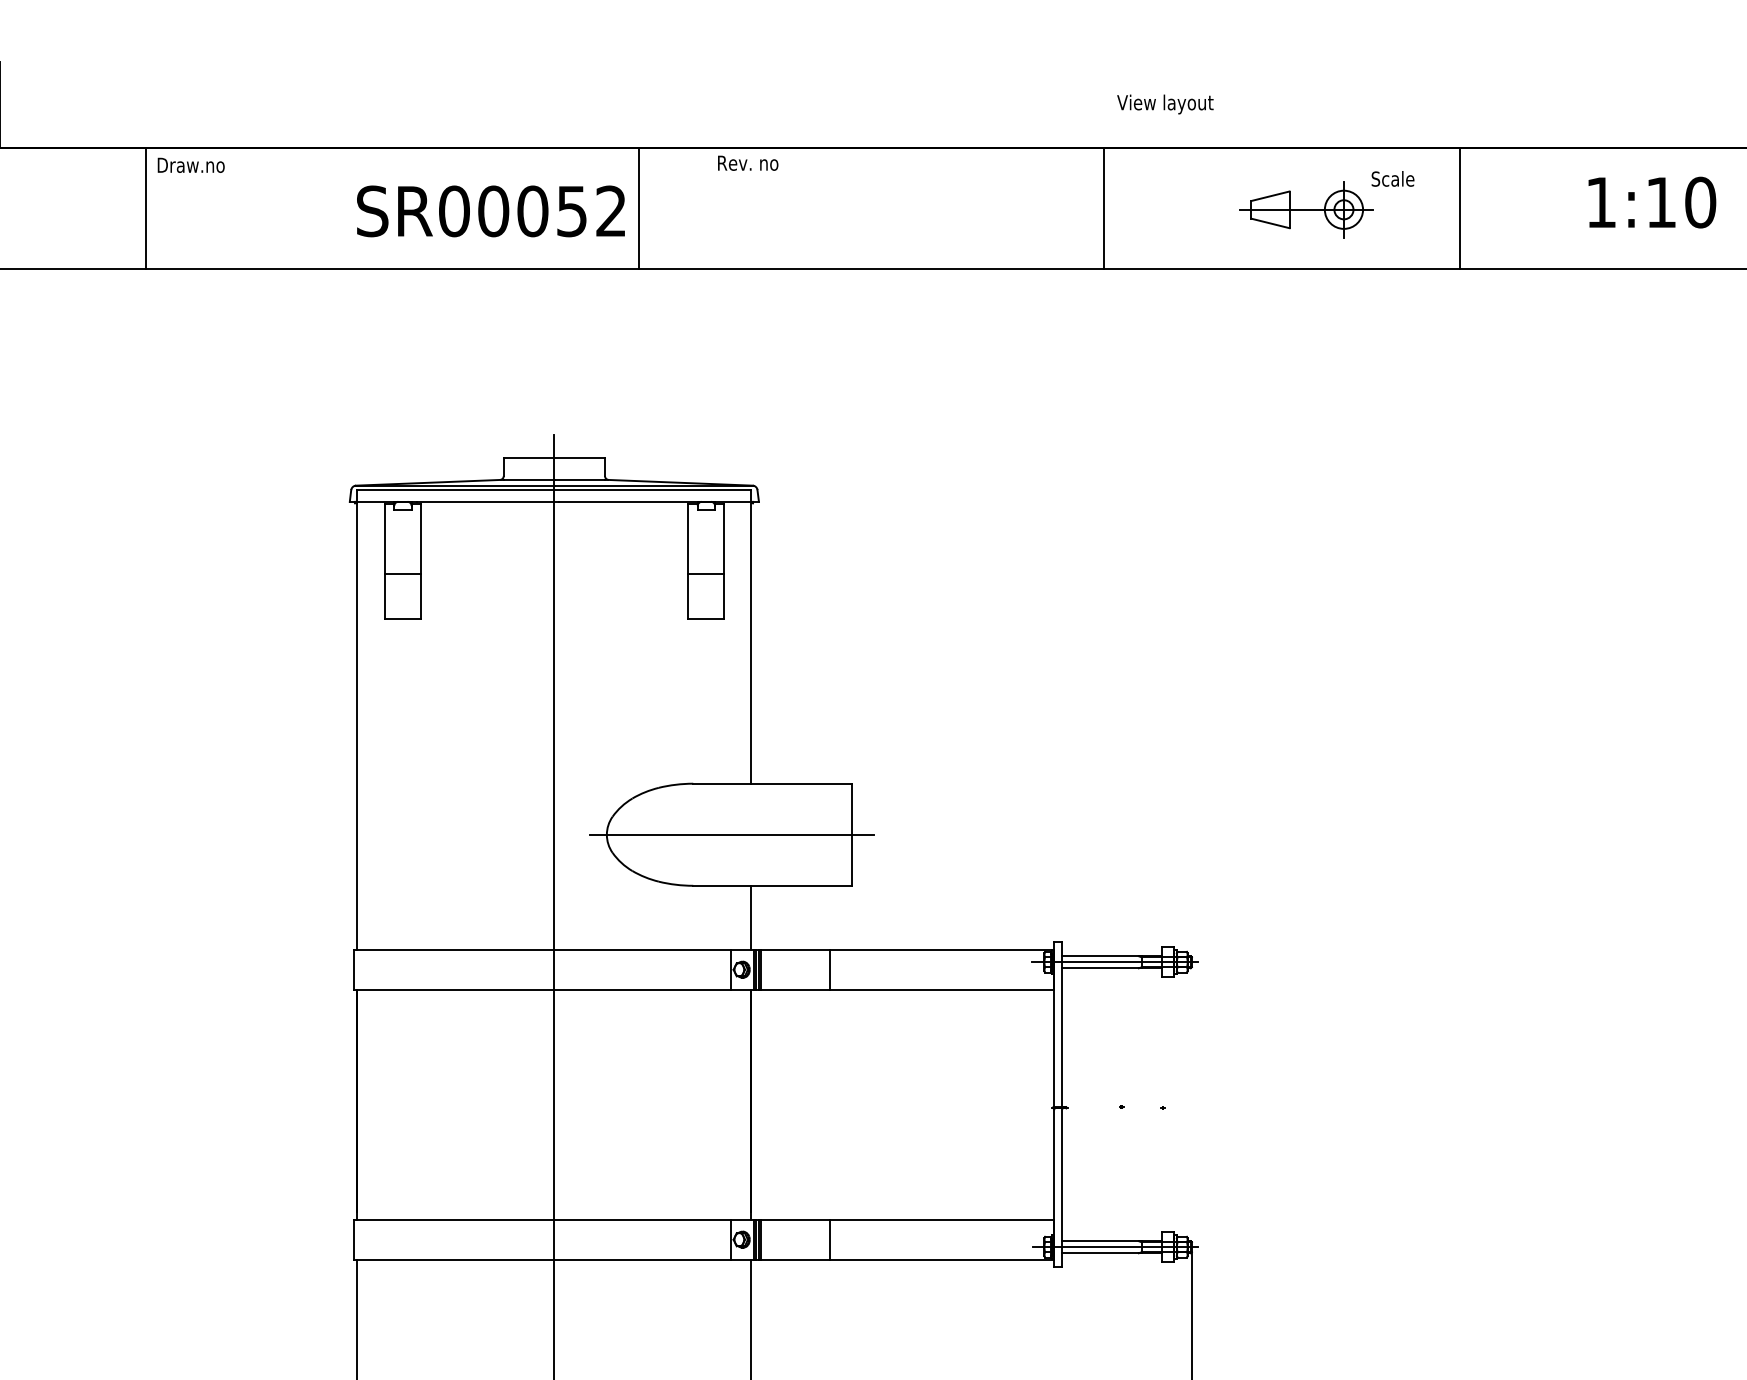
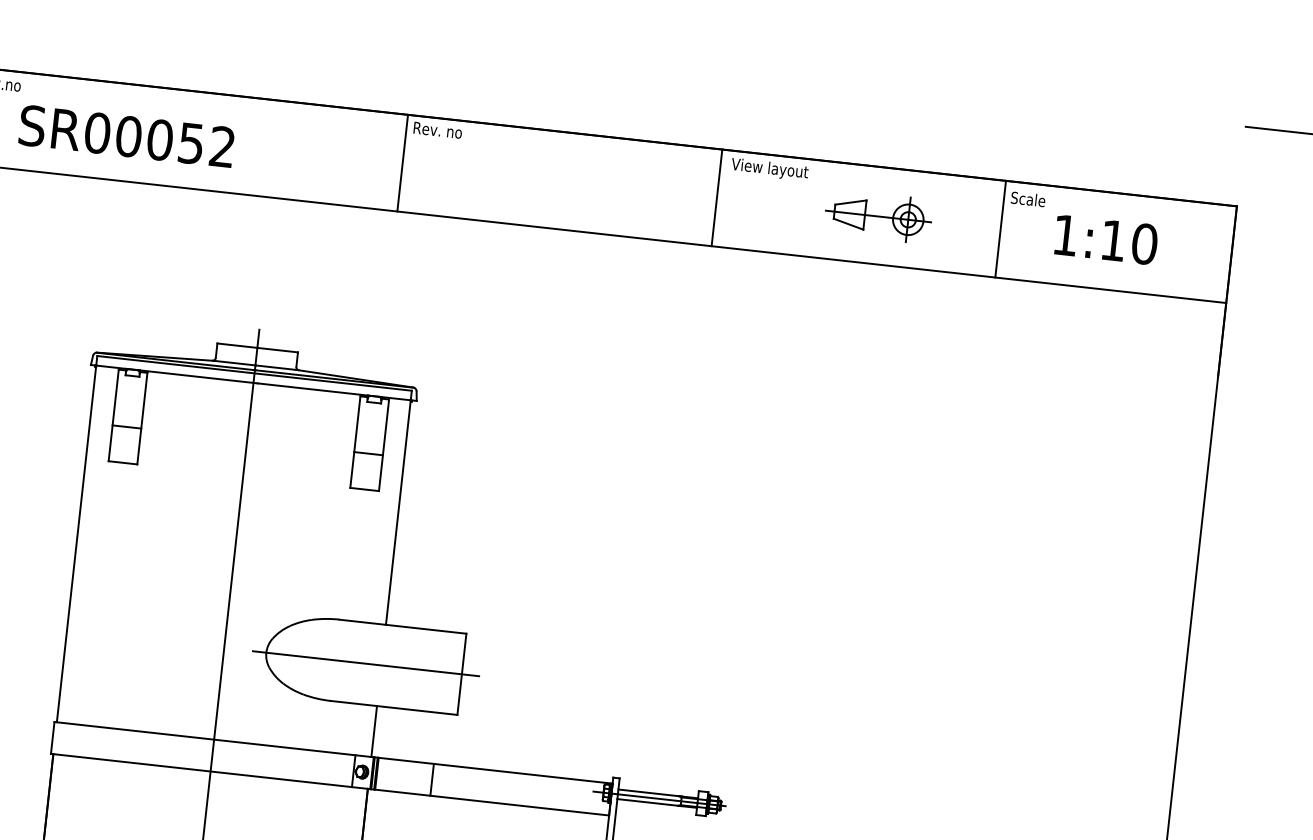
text: (1165, 104) -> (769, 169), moved
text: (1392, 178) -> (1027, 198), moved
text: (1652, 202) -> (1106, 239), moved
line: (638, 208) -> (402, 162), moved
text: (490, 211) -> (126, 136), moved

